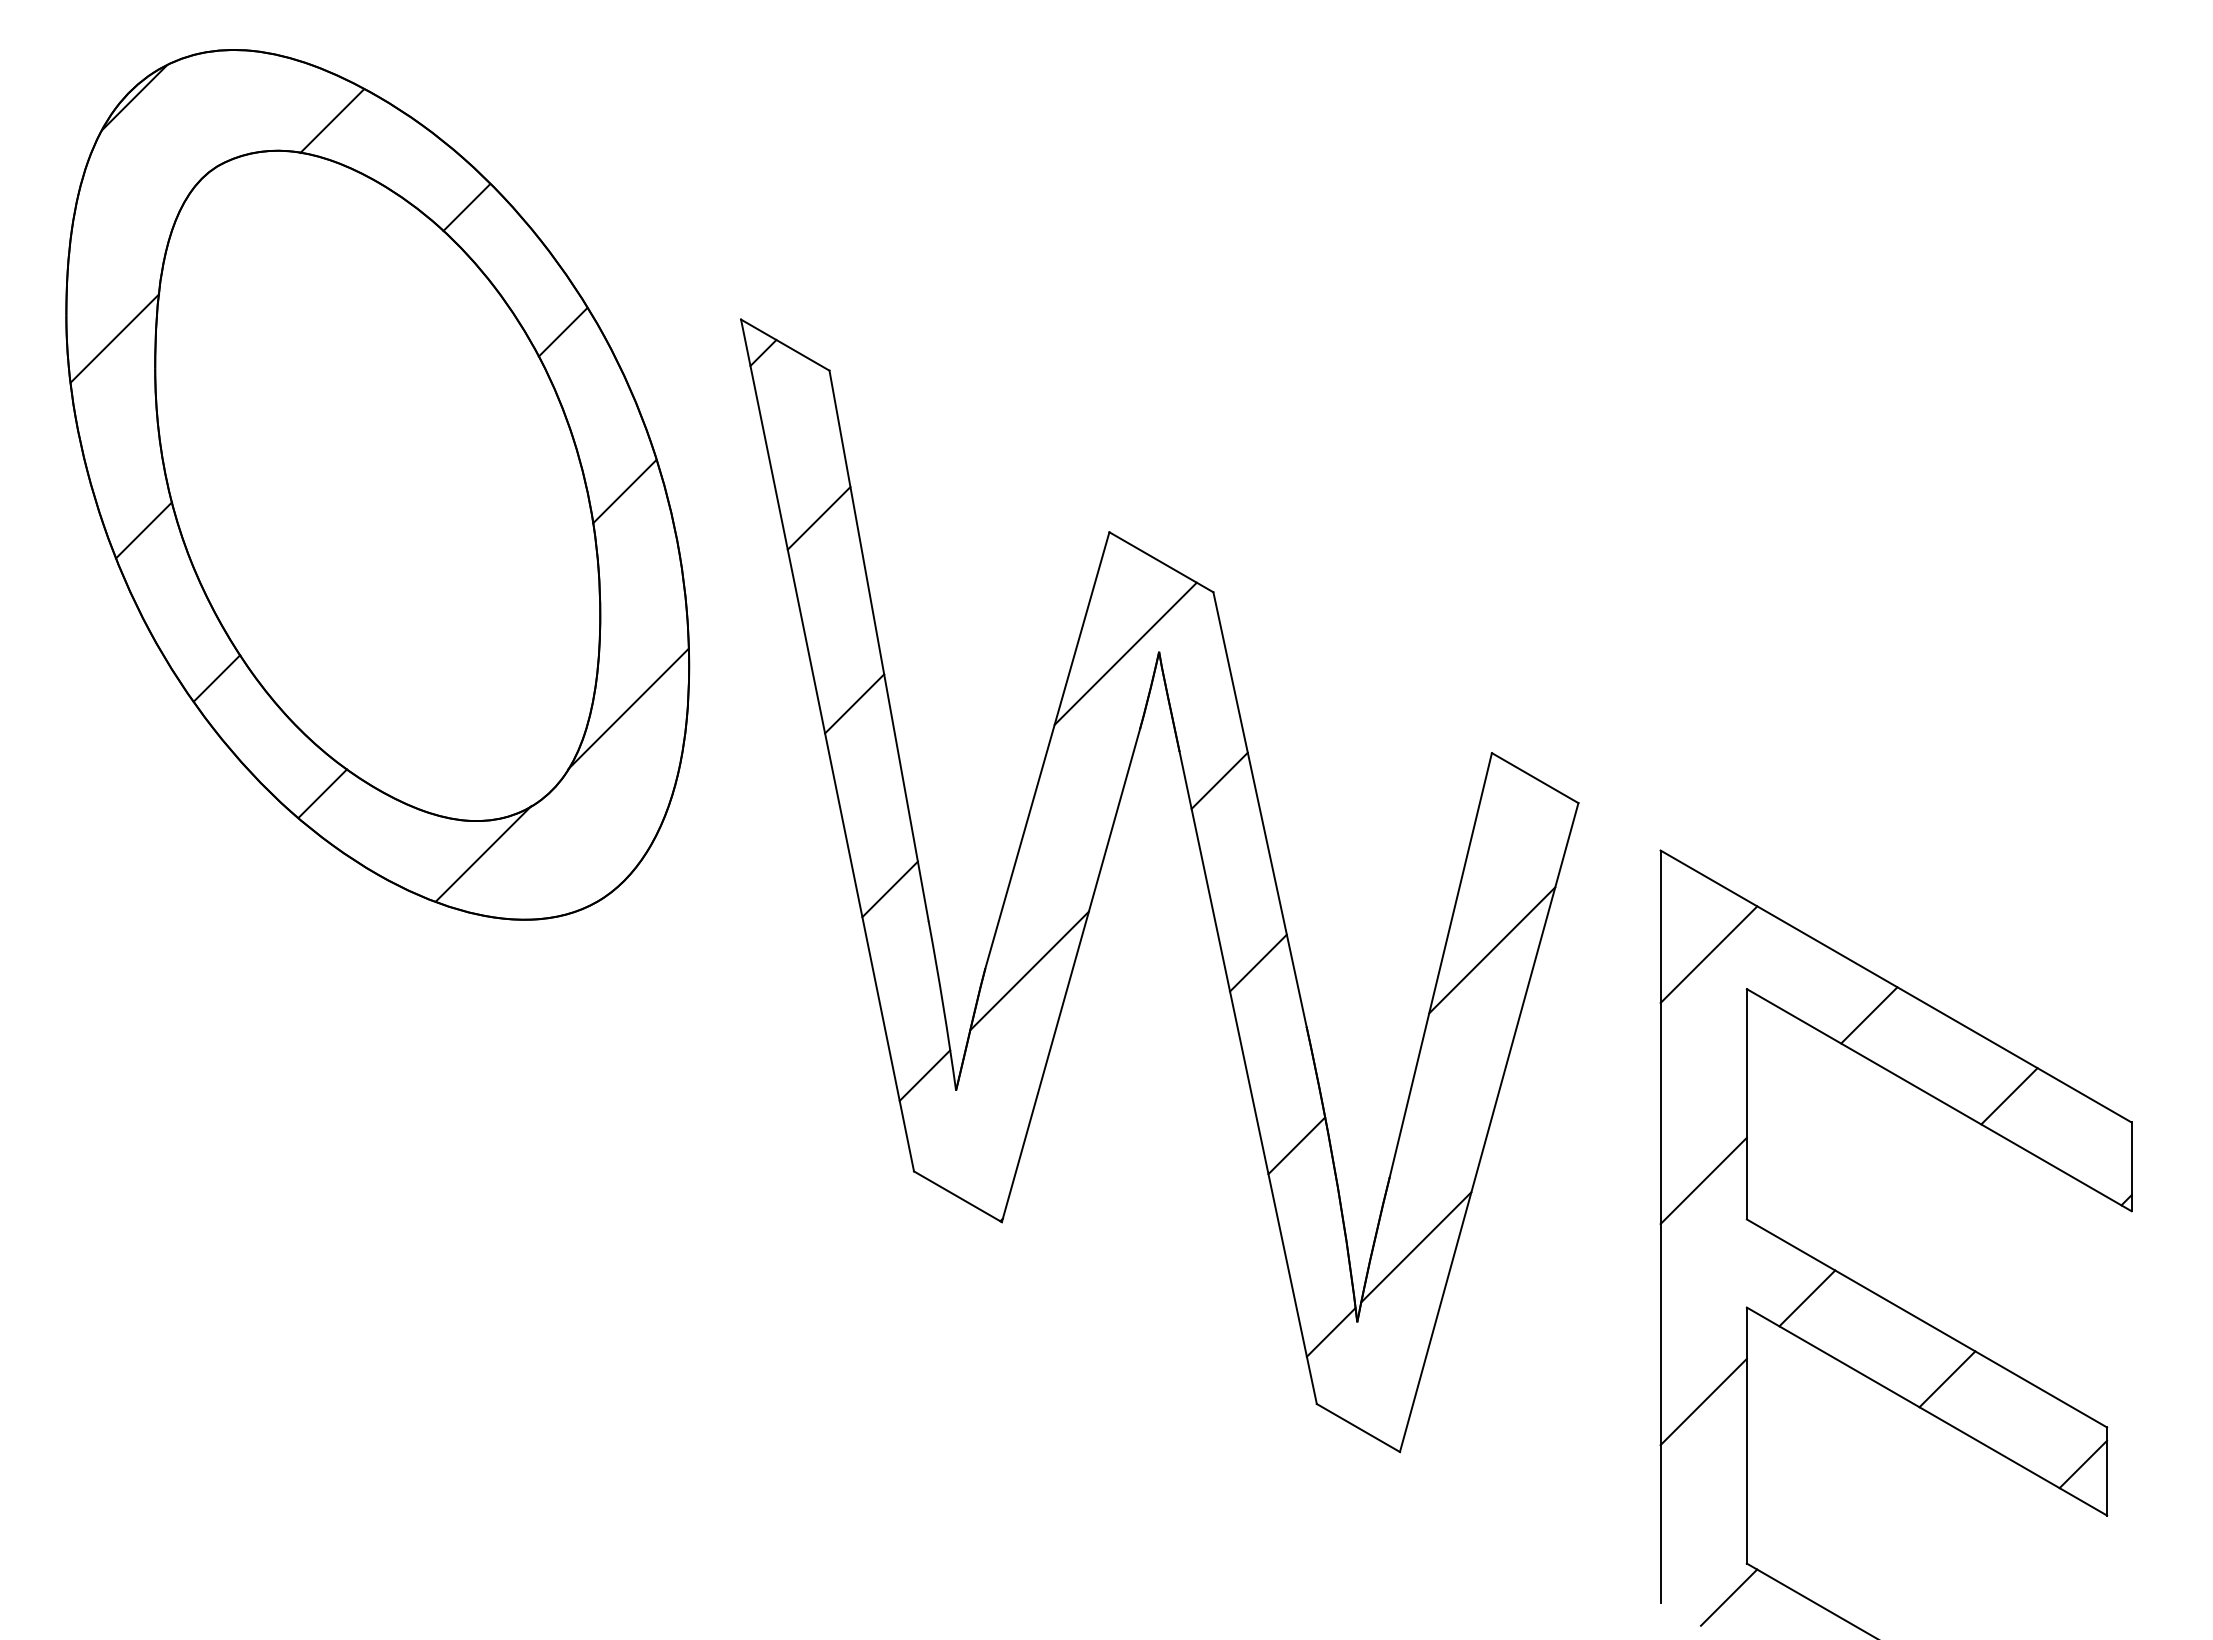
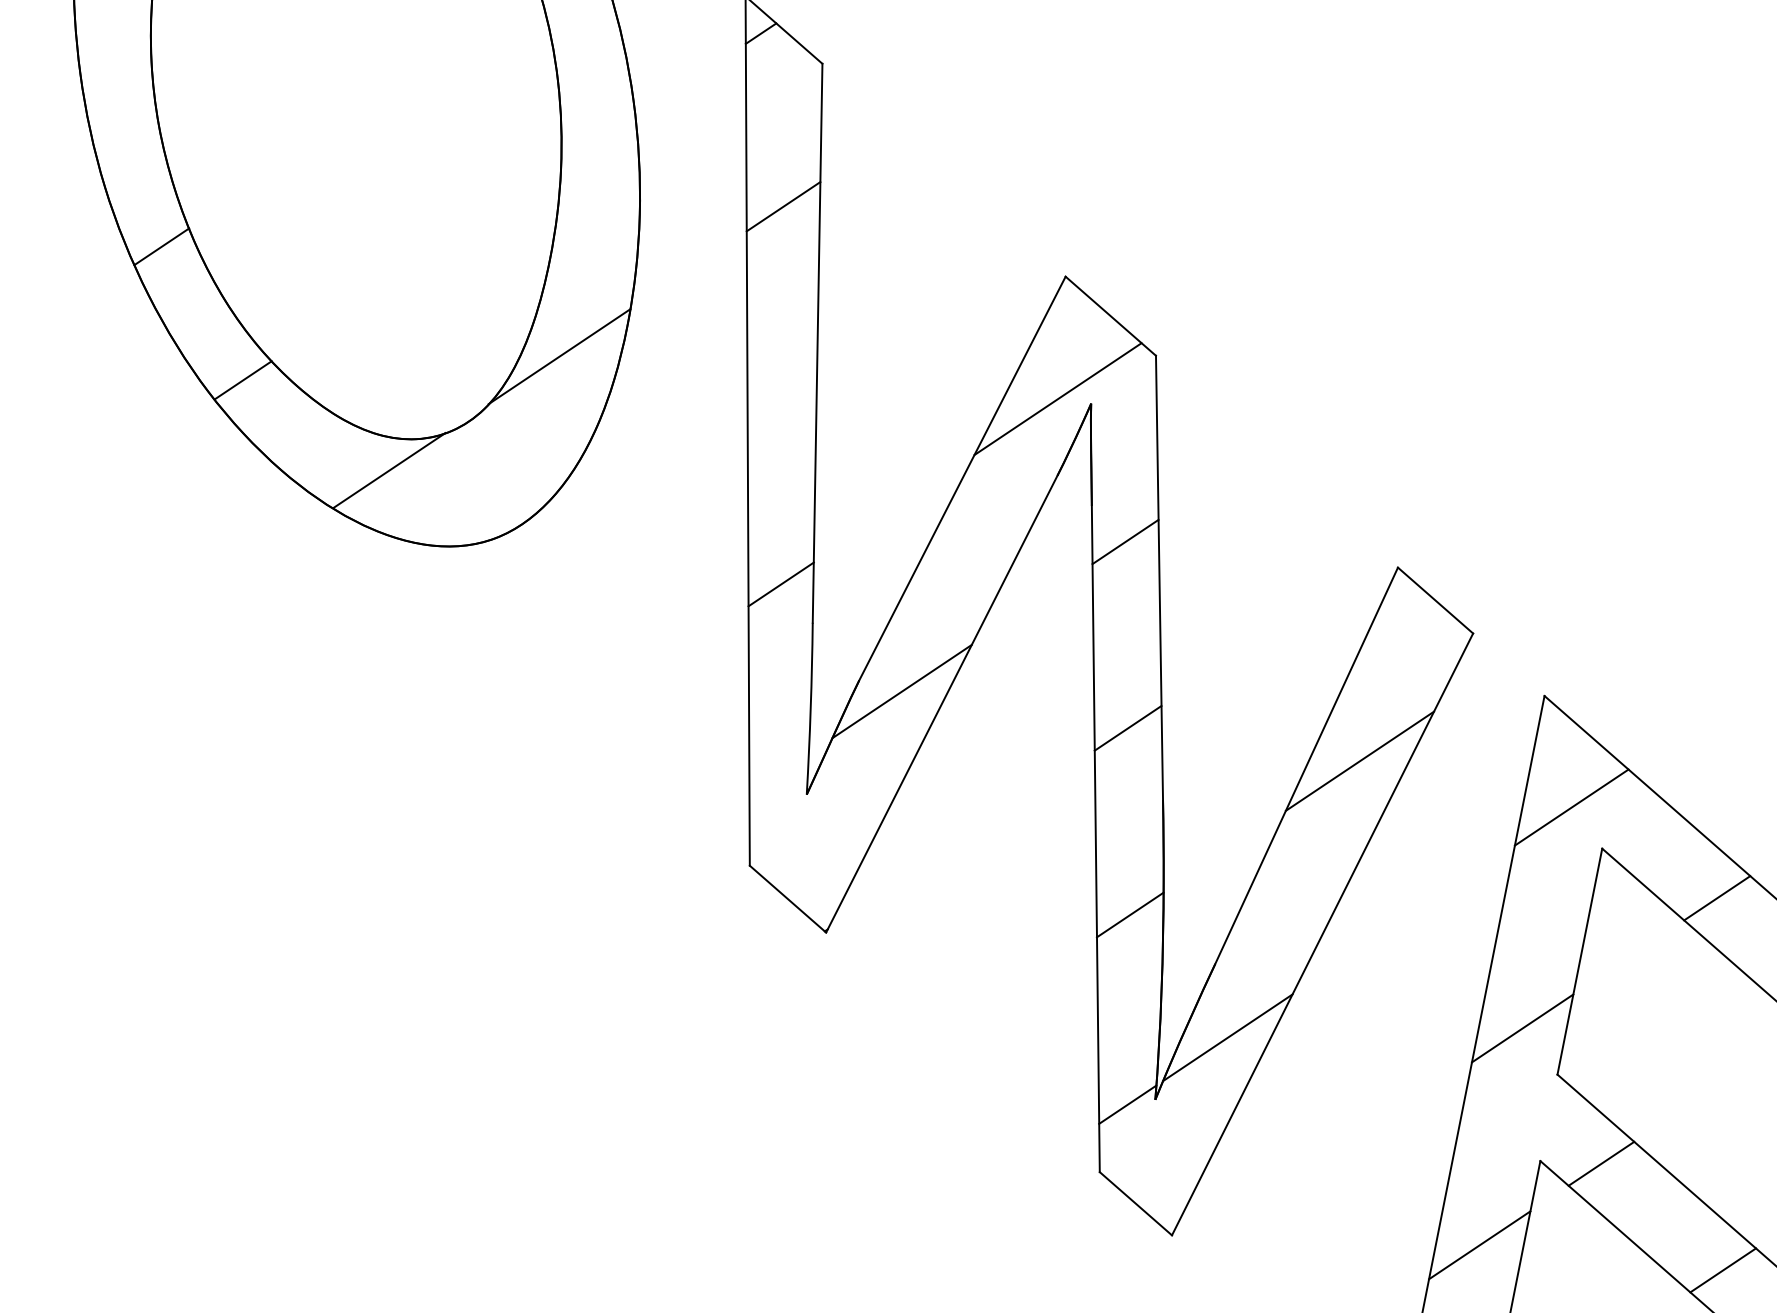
line: (624, 491) -> (597, 142), removed
line: (143, 530) -> (118, 87), removed
line: (854, 703) -> (782, 395), removed
line: (924, 1075) -> (778, 773), removed

